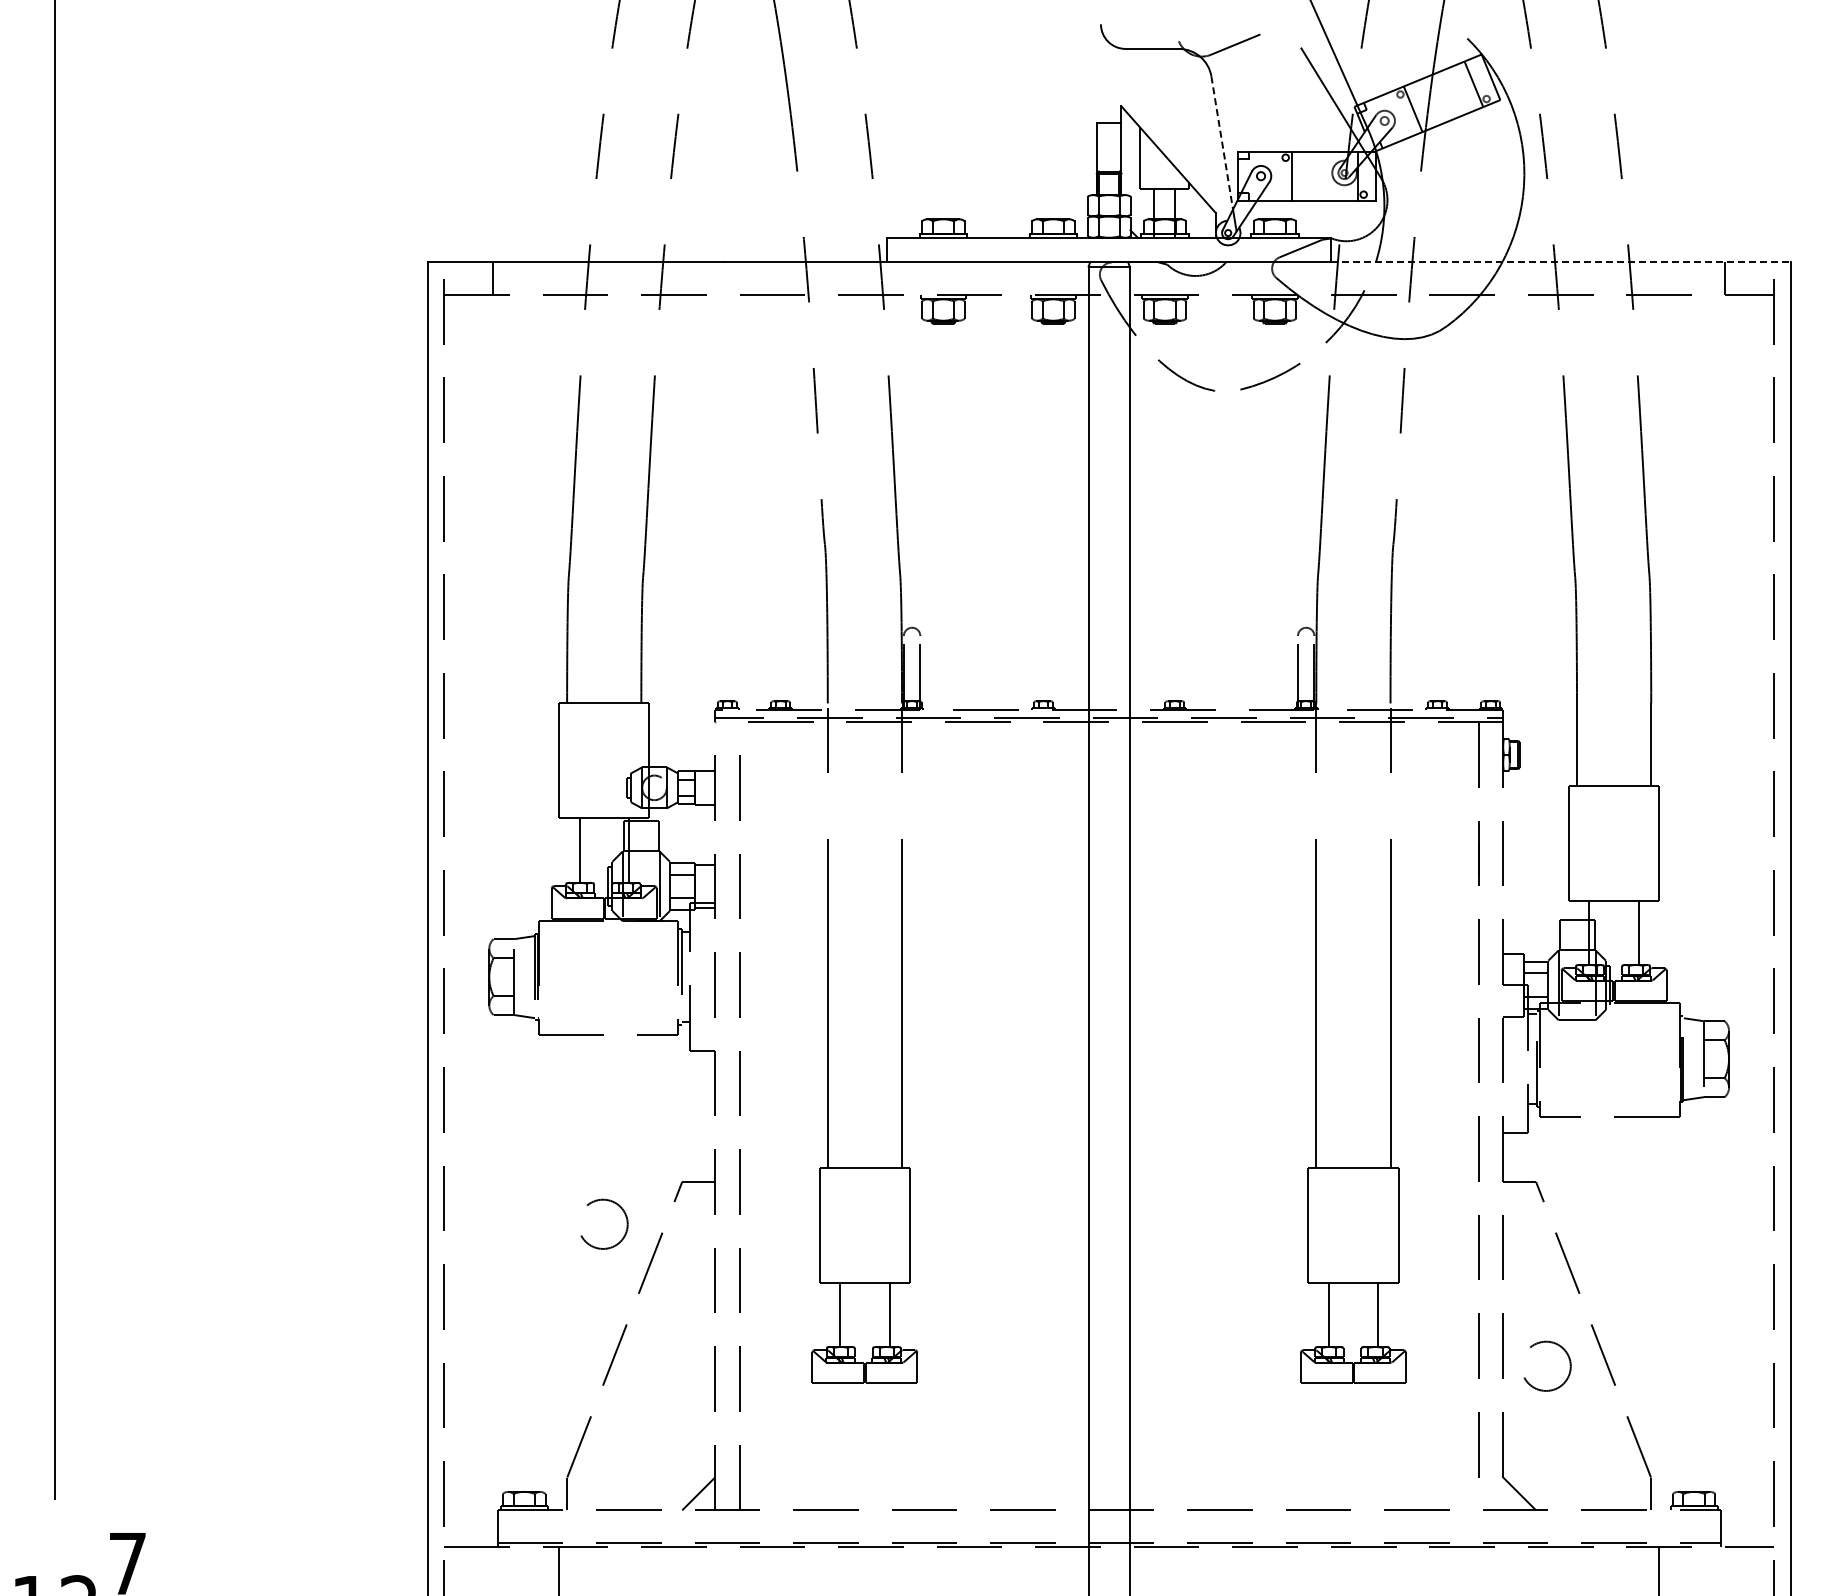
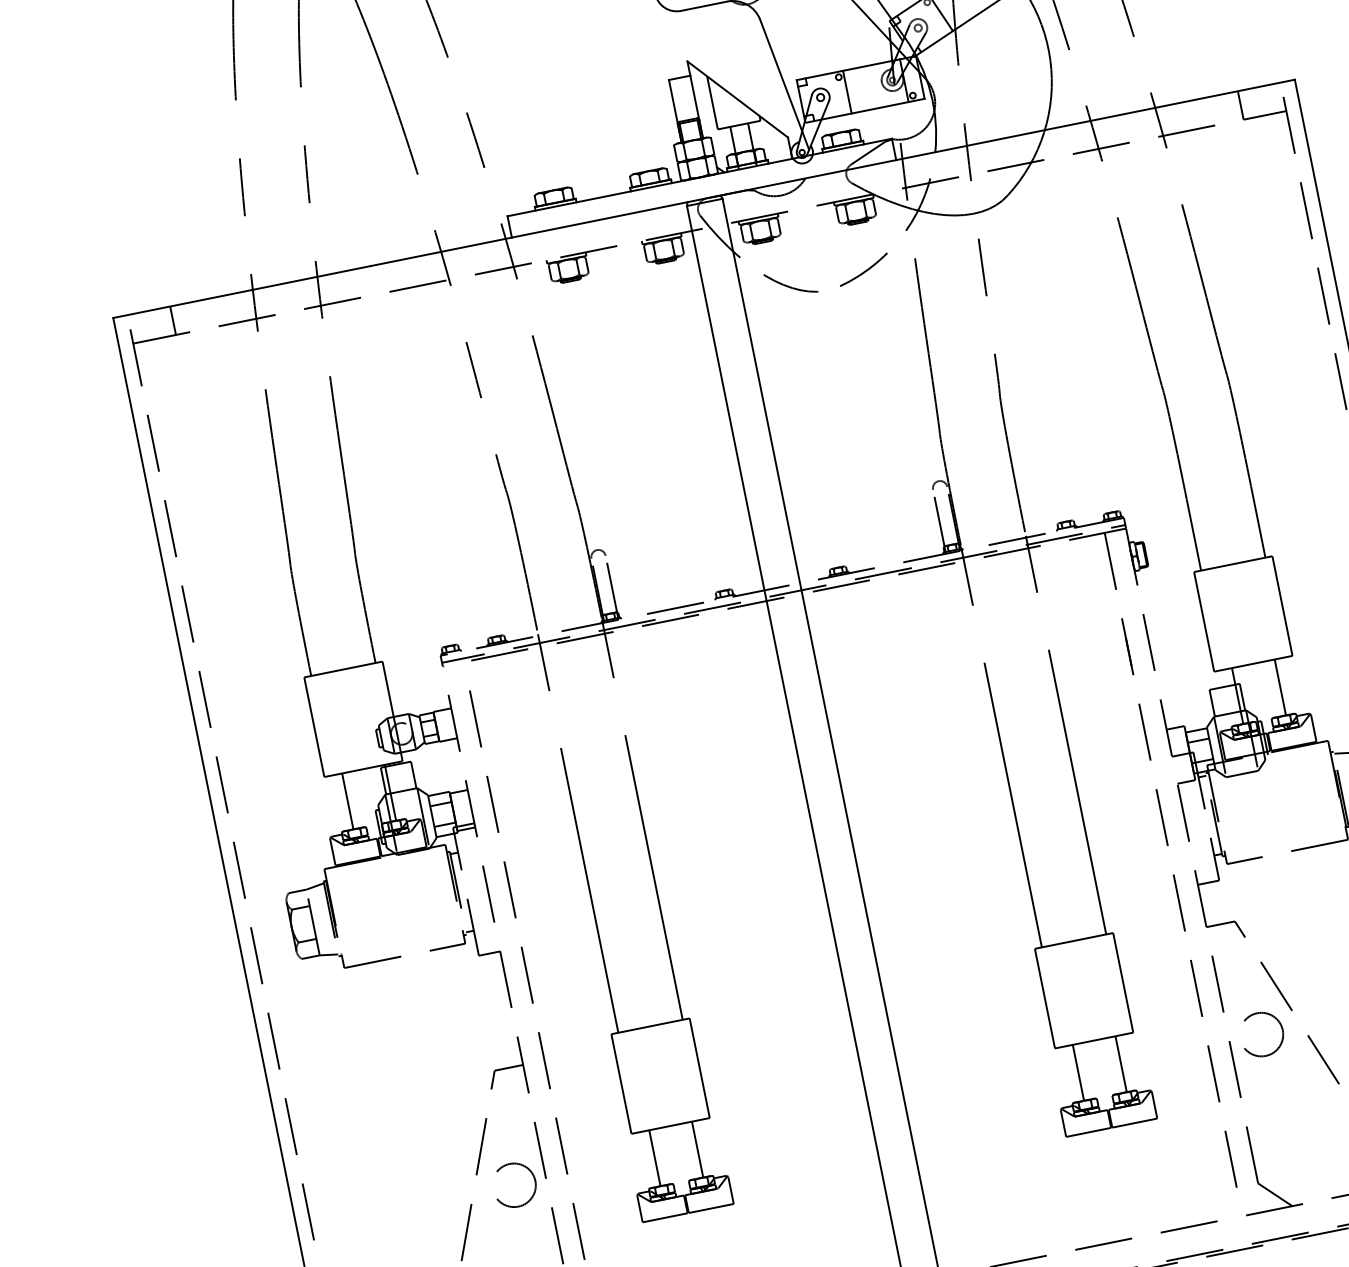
line: (1222, 143) -> (781, 75), dashed -> solid
line: (1560, 262) -> (1095, 120), dashed -> solid
circle: (604, 1223) -> (515, 1184), moved
circle: (1547, 1365) -> (1262, 1033), moved

